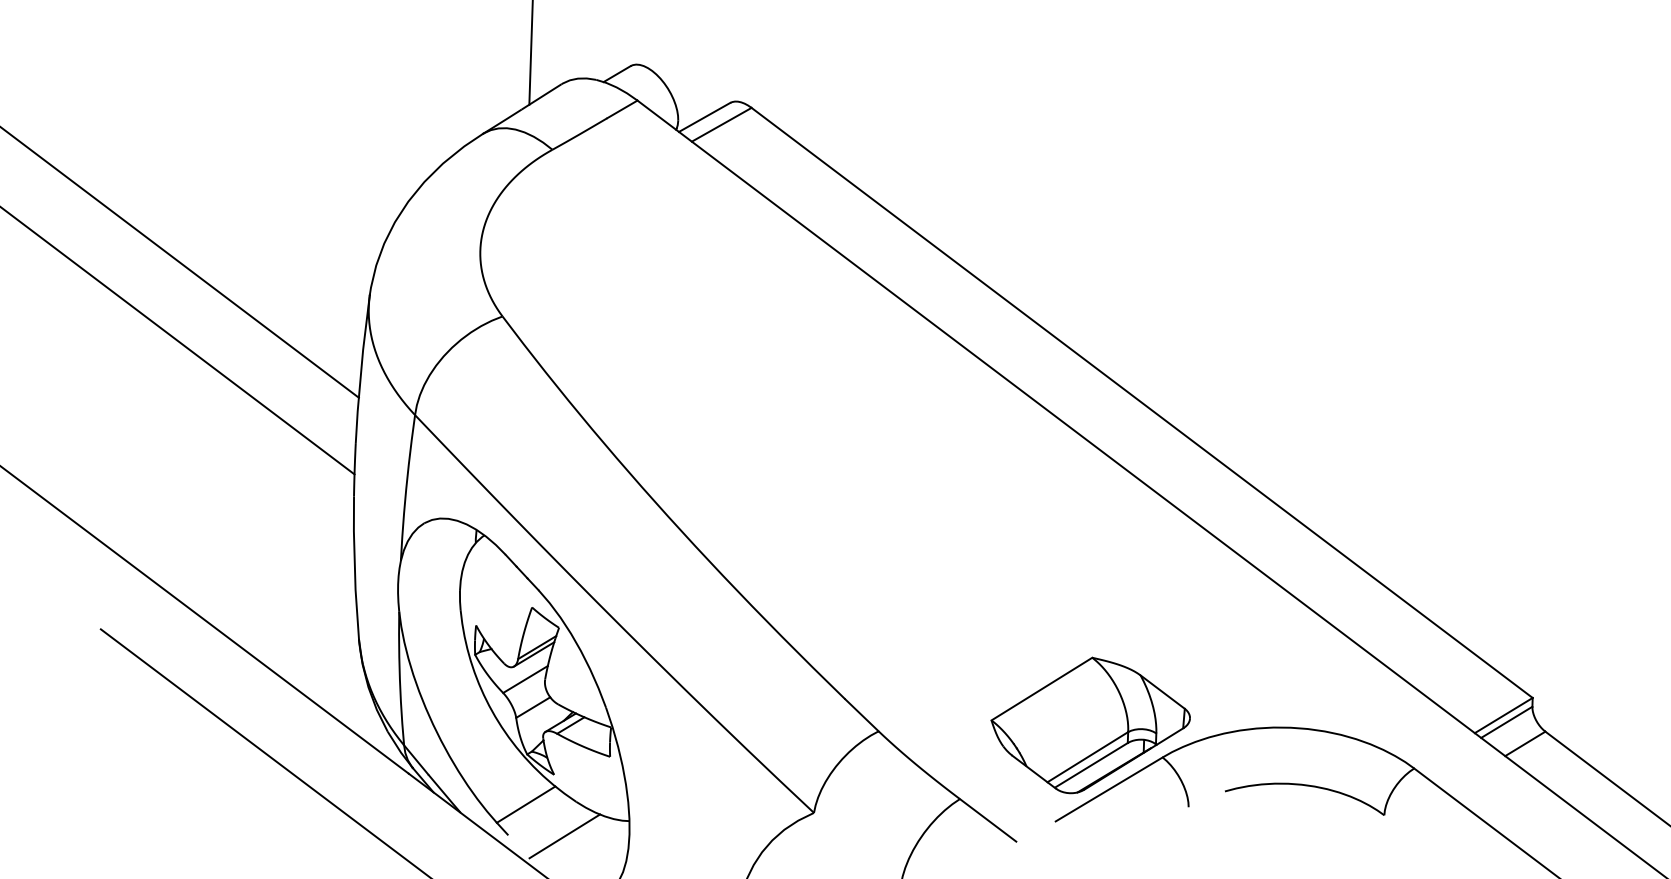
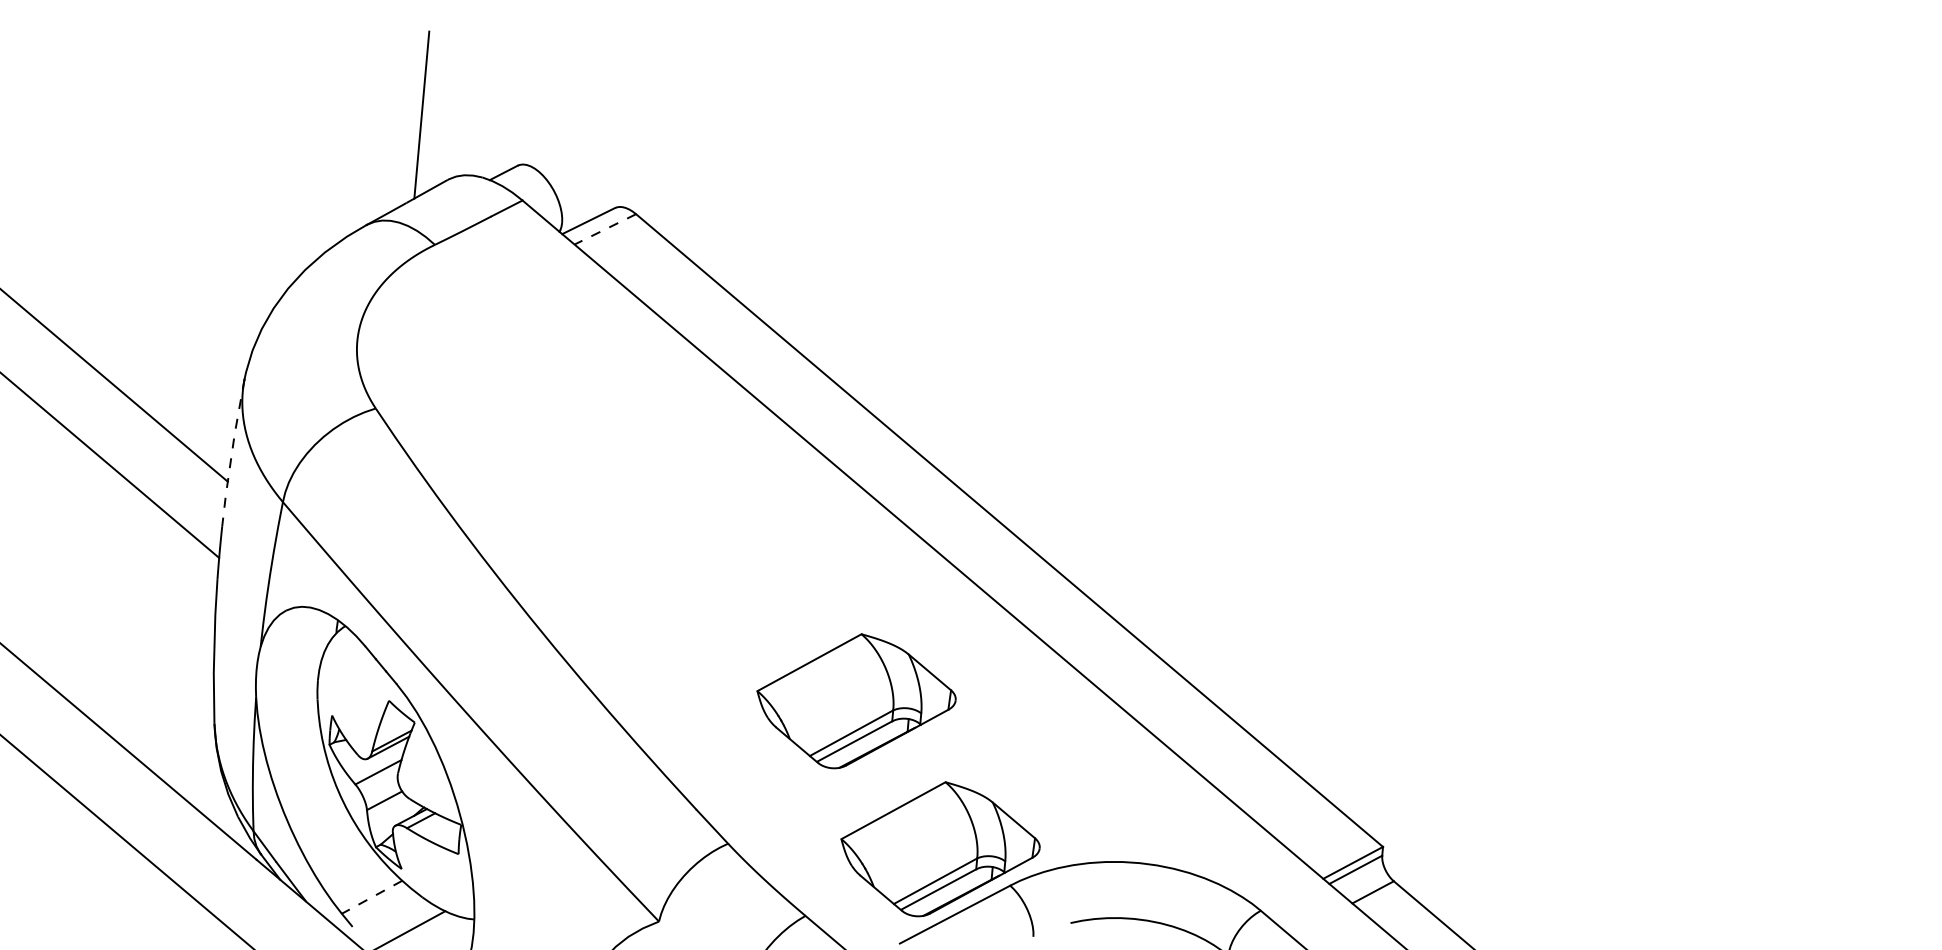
line: (720, 124) -> (604, 229), solid -> dashed
line: (361, 368) -> (232, 452), solid -> dashed
part: (998, 582) -> (856, 701), added
line: (525, 804) -> (371, 897), solid -> dashed

